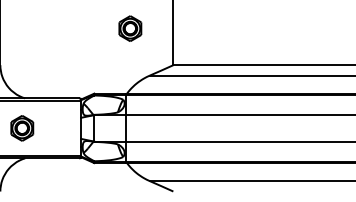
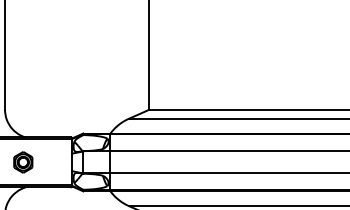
part: (130, 28) -> (113, 79), removed

